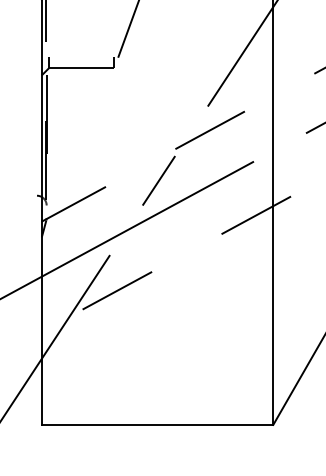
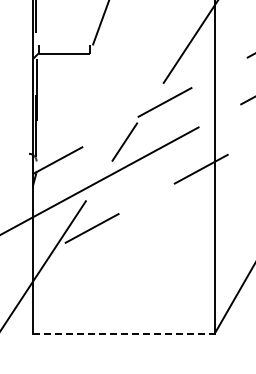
line: (157, 424) -> (123, 333), solid -> dashed

